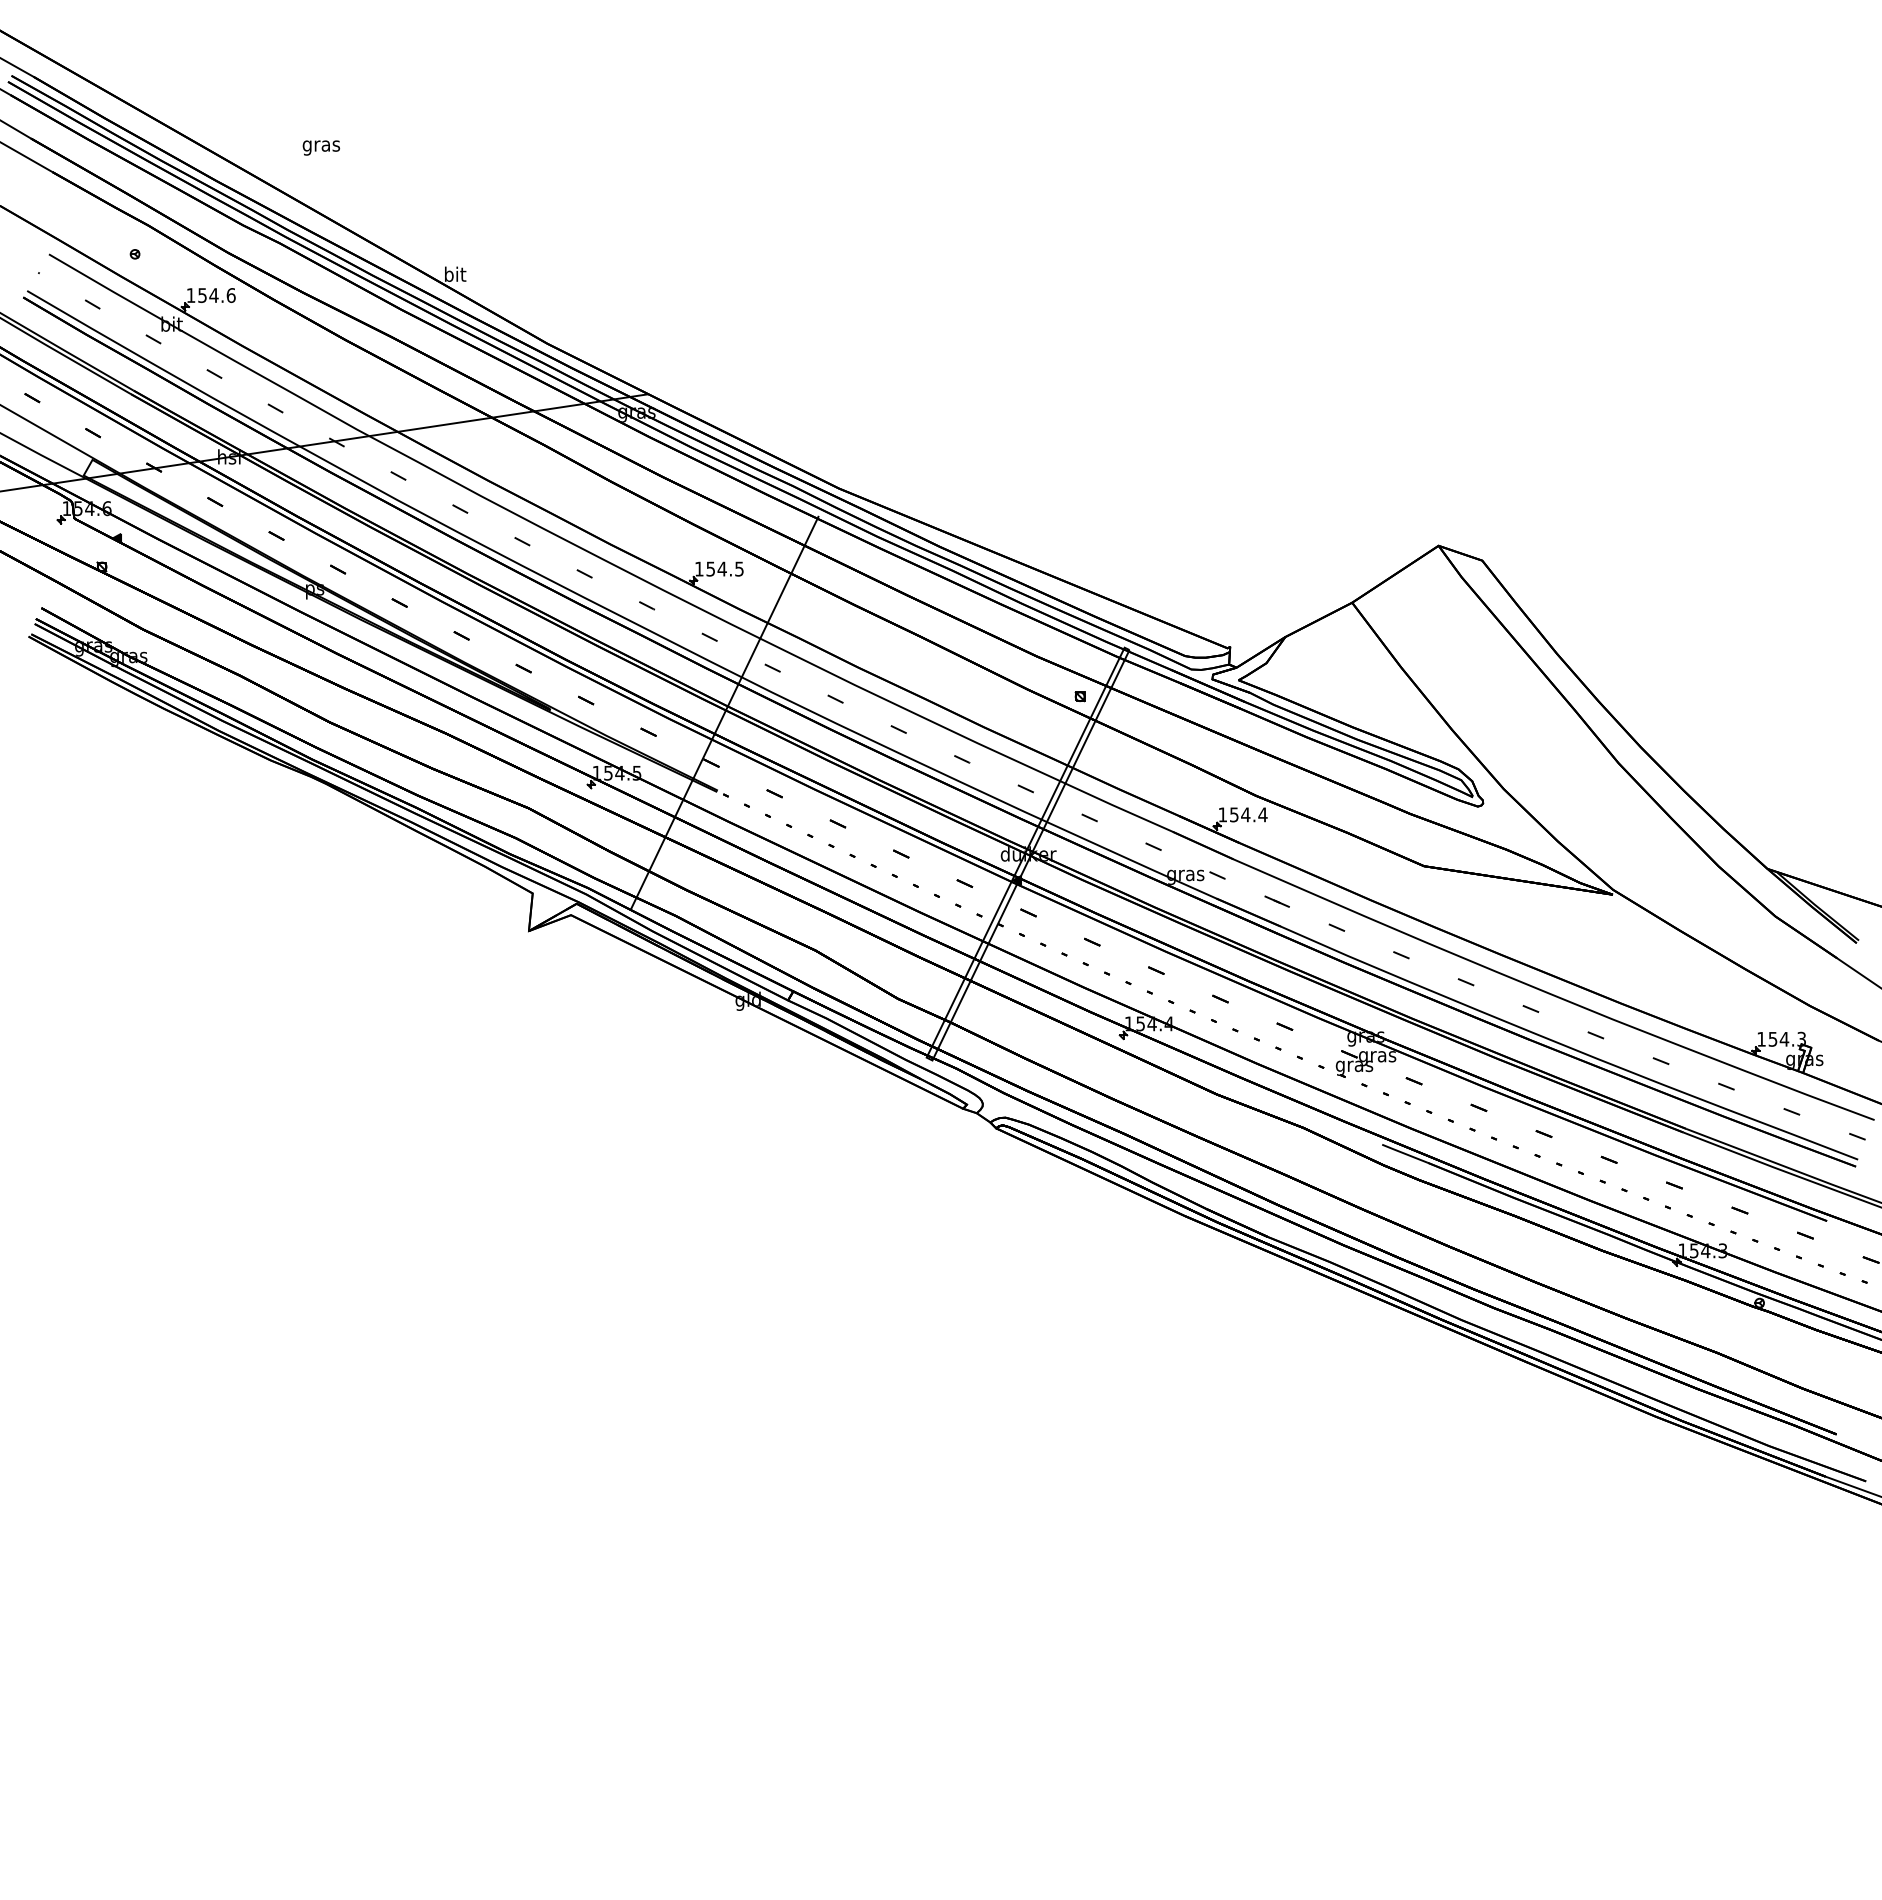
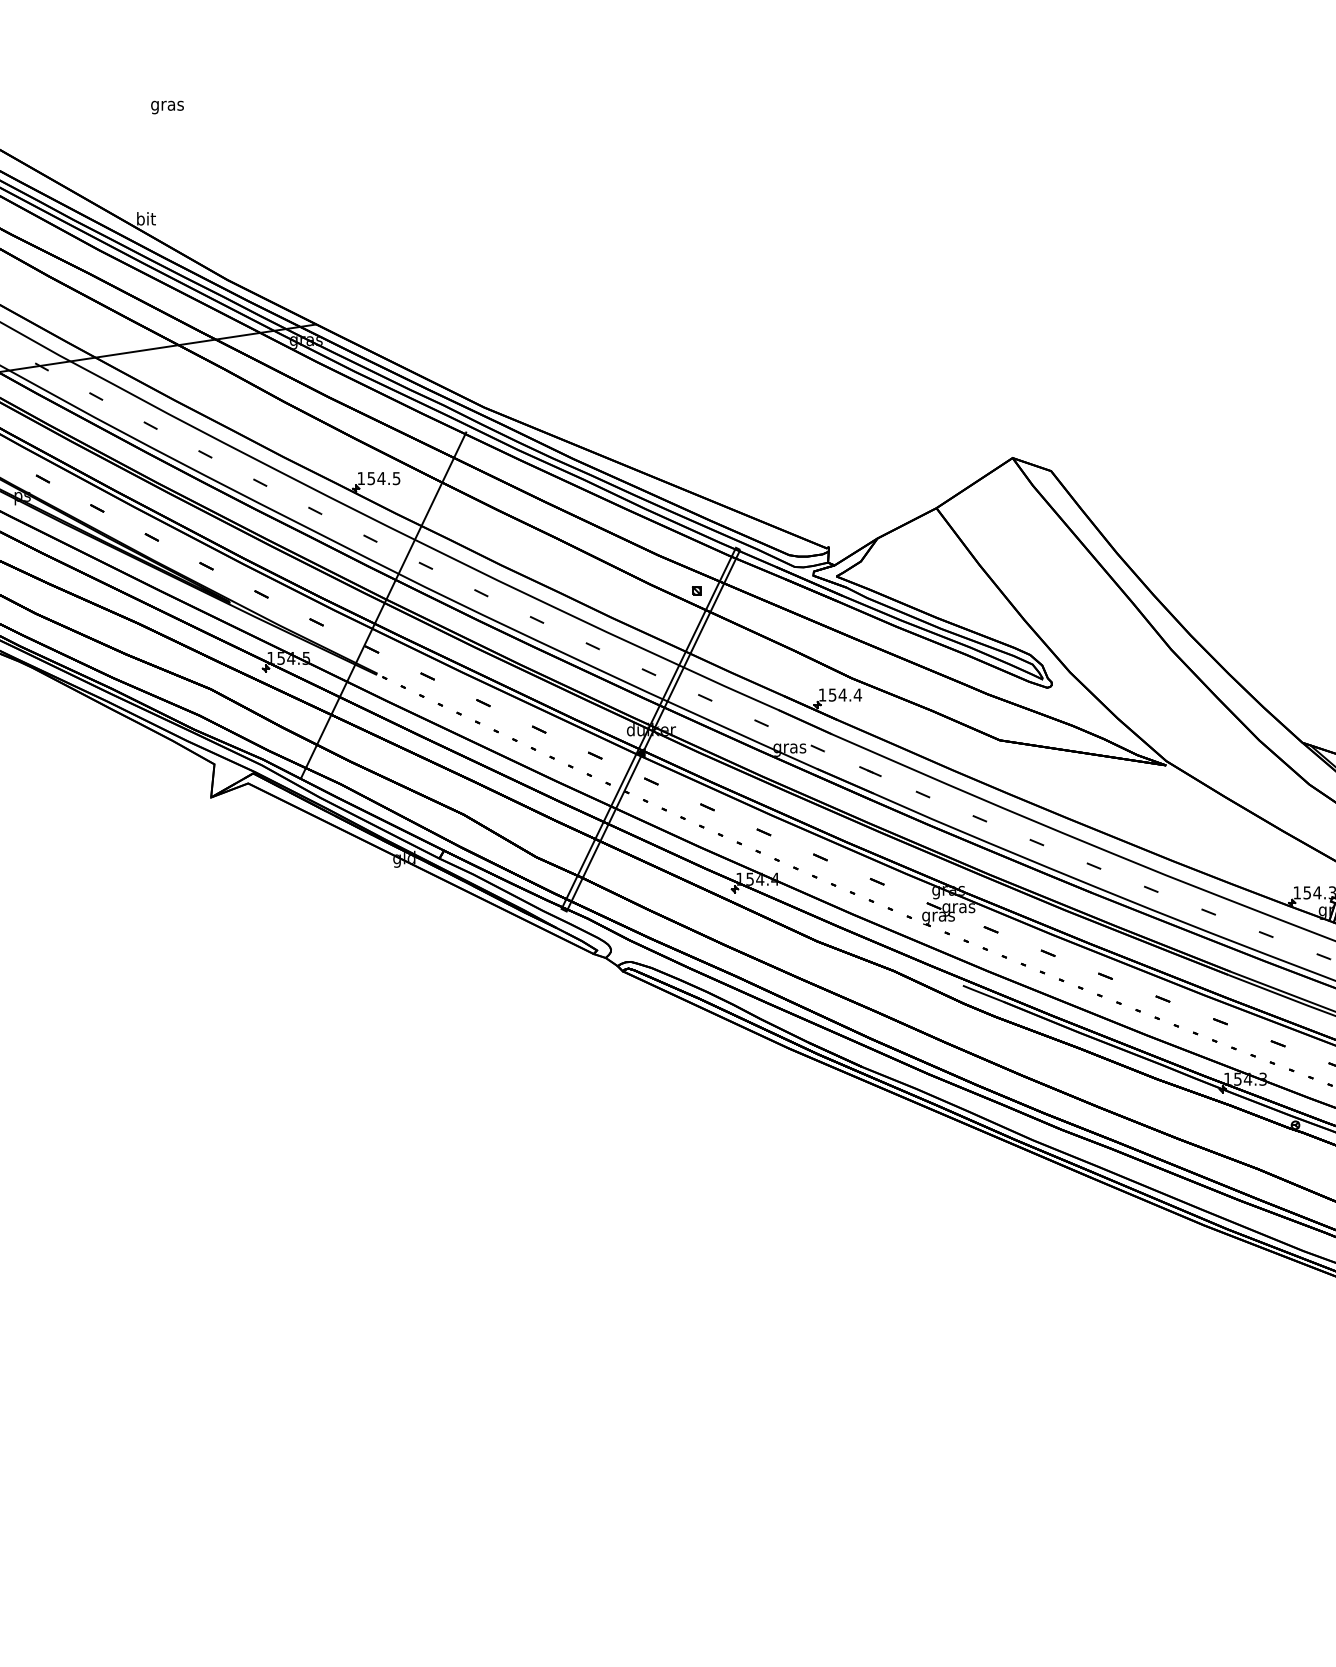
text: (321, 147) -> (167, 107), moved

